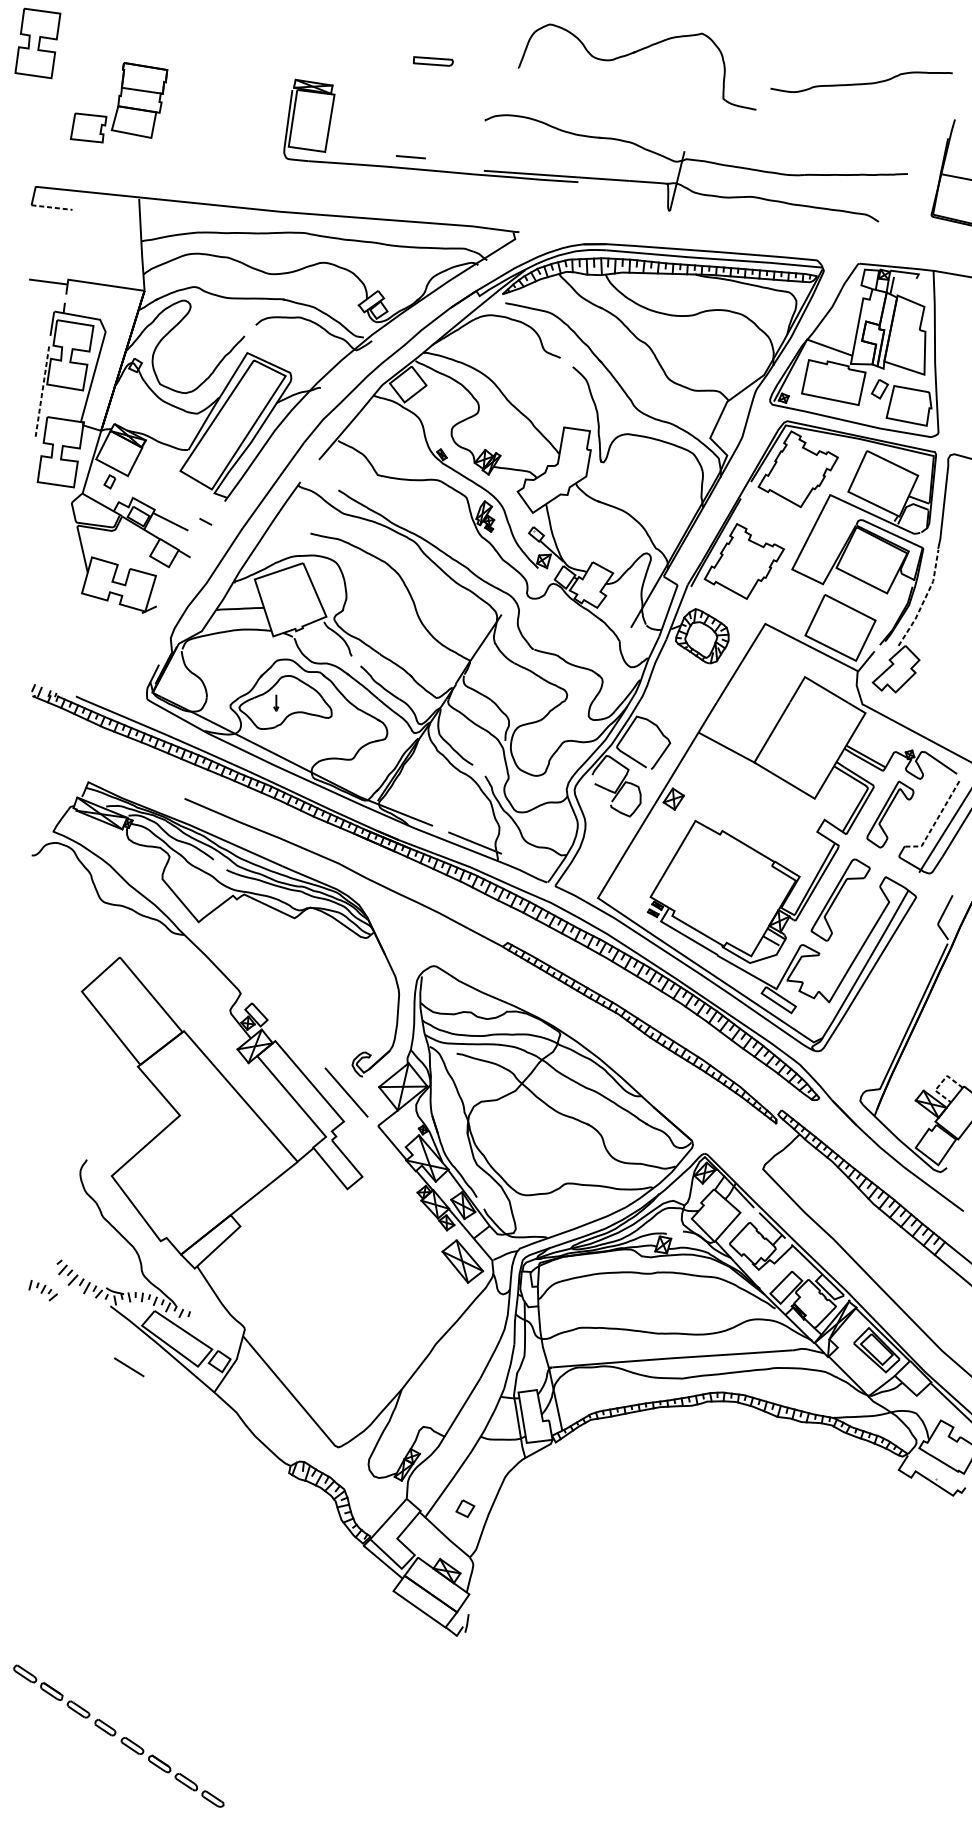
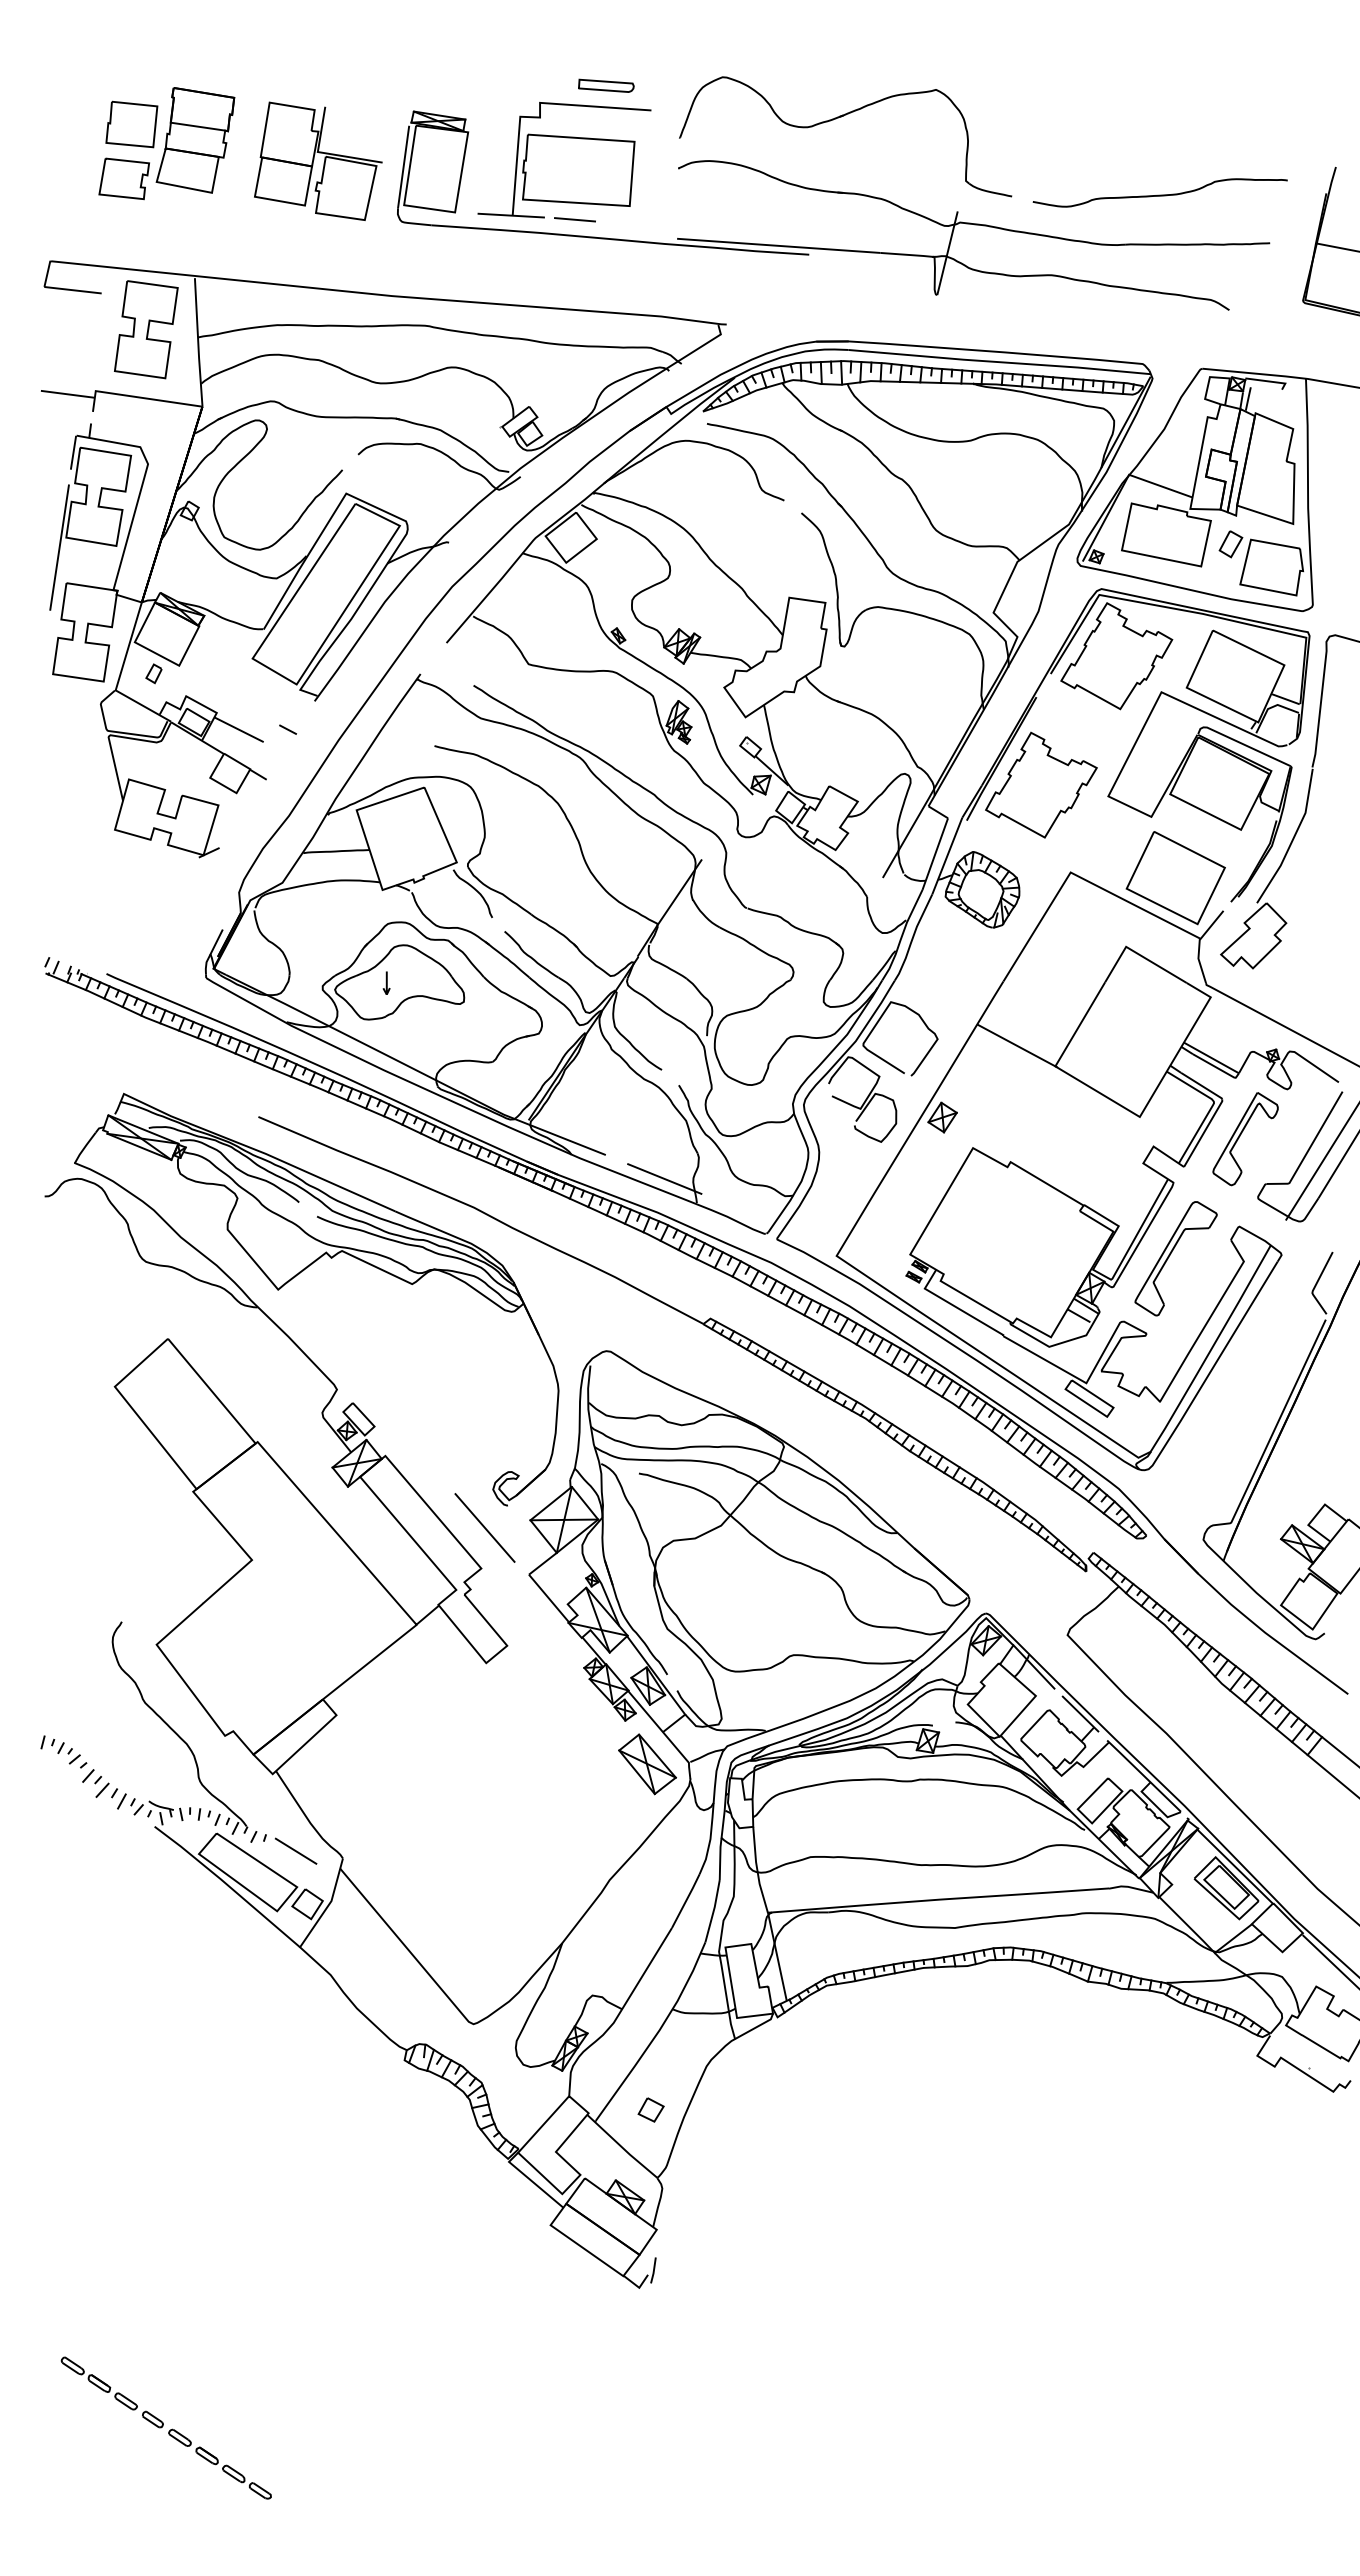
part: (38, 43) -> (146, 329), moved
part: (630, 54) -> (836, 119), moved
curve: (861, 83) -> (1159, 194), moved
part: (93, 89) -> (131, 124), added
part: (227, 114) -> (318, 160), added
part: (403, 114) -> (564, 160), added
line: (51, 207) -> (72, 290), dashed -> solid
line: (42, 390) -> (59, 546), dashed -> solid
line: (924, 599) -> (1293, 838), dashed -> solid
line: (936, 821) -> (1309, 1148), dashed -> solid
line: (941, 1083) -> (1316, 1515), dashed -> solid
part: (43, 1290) -> (60, 1749), moved
line: (128, 1366) -> (295, 1850), moved
part: (118, 1735) -> (165, 2427), size x0.71

